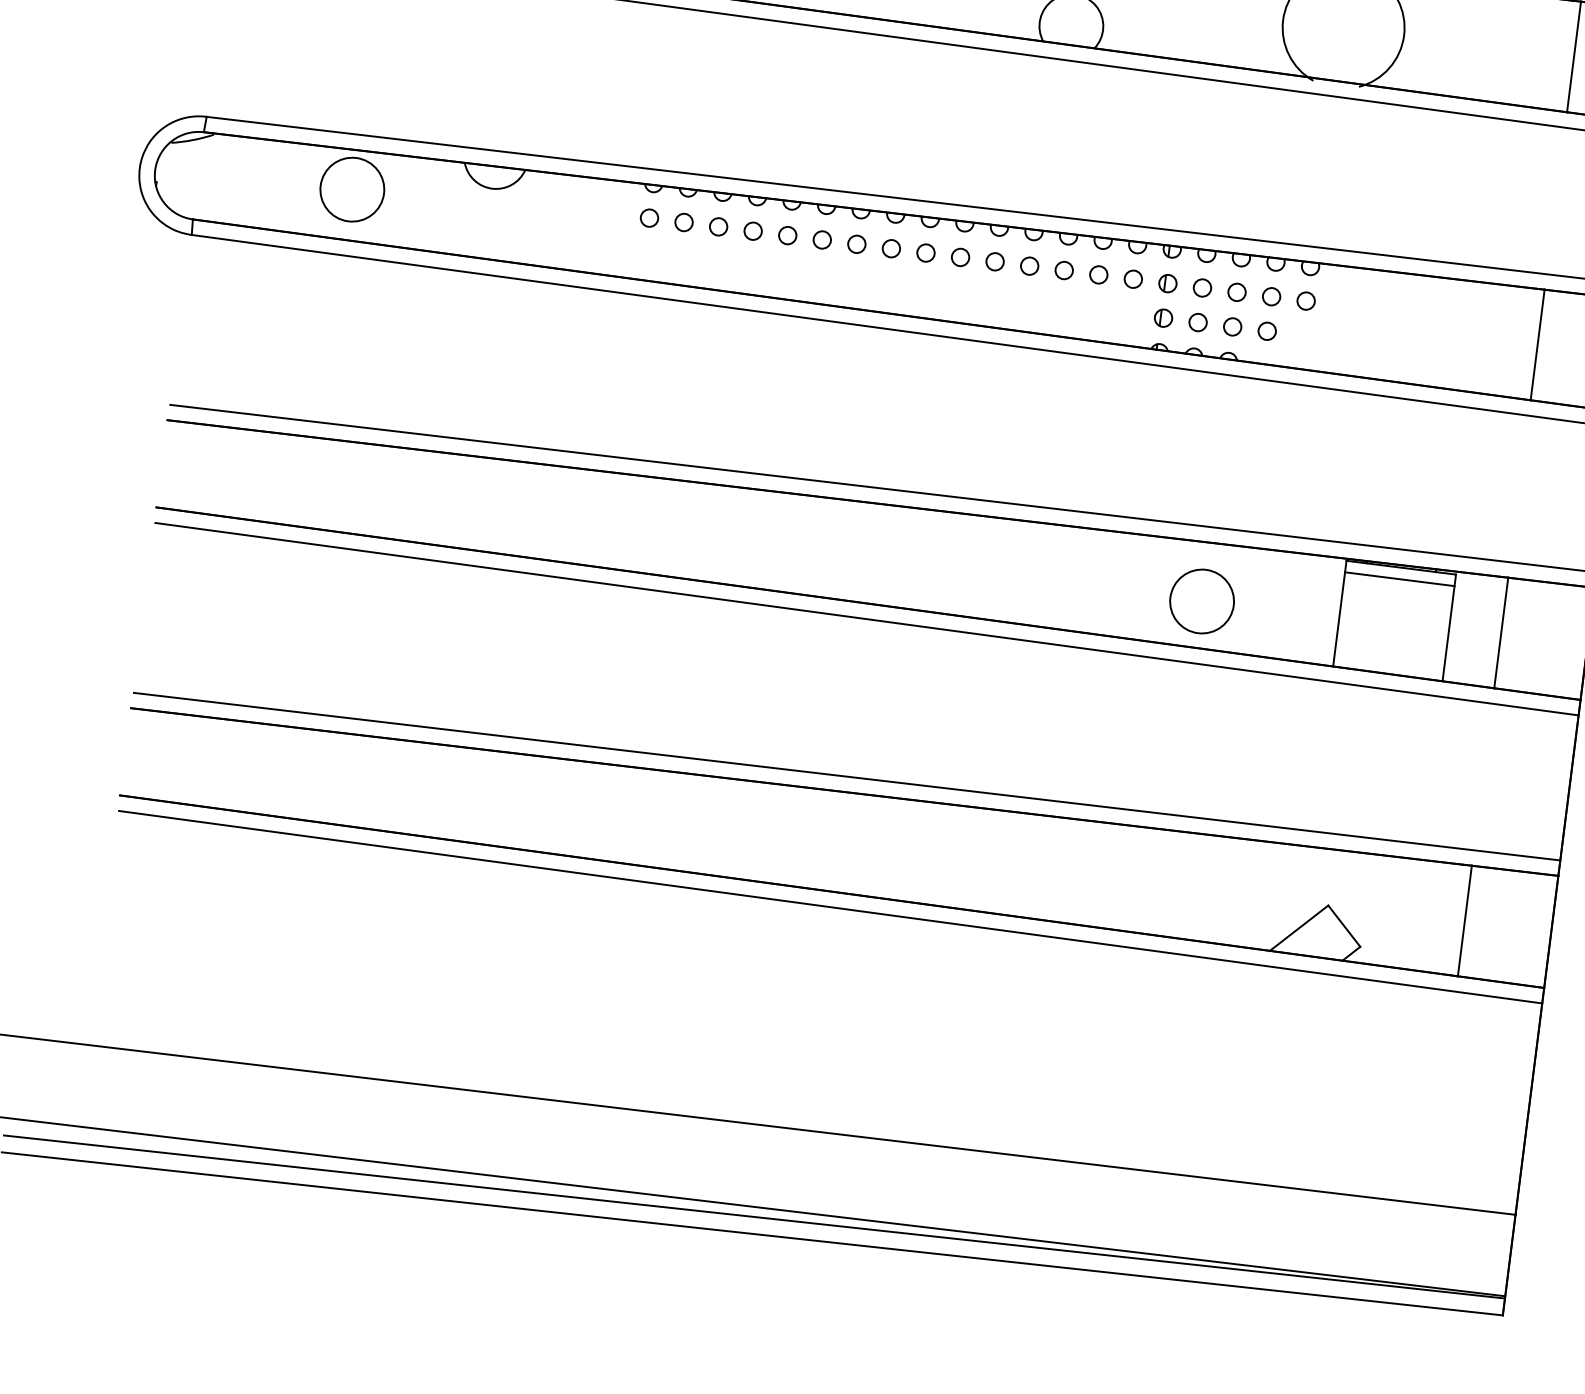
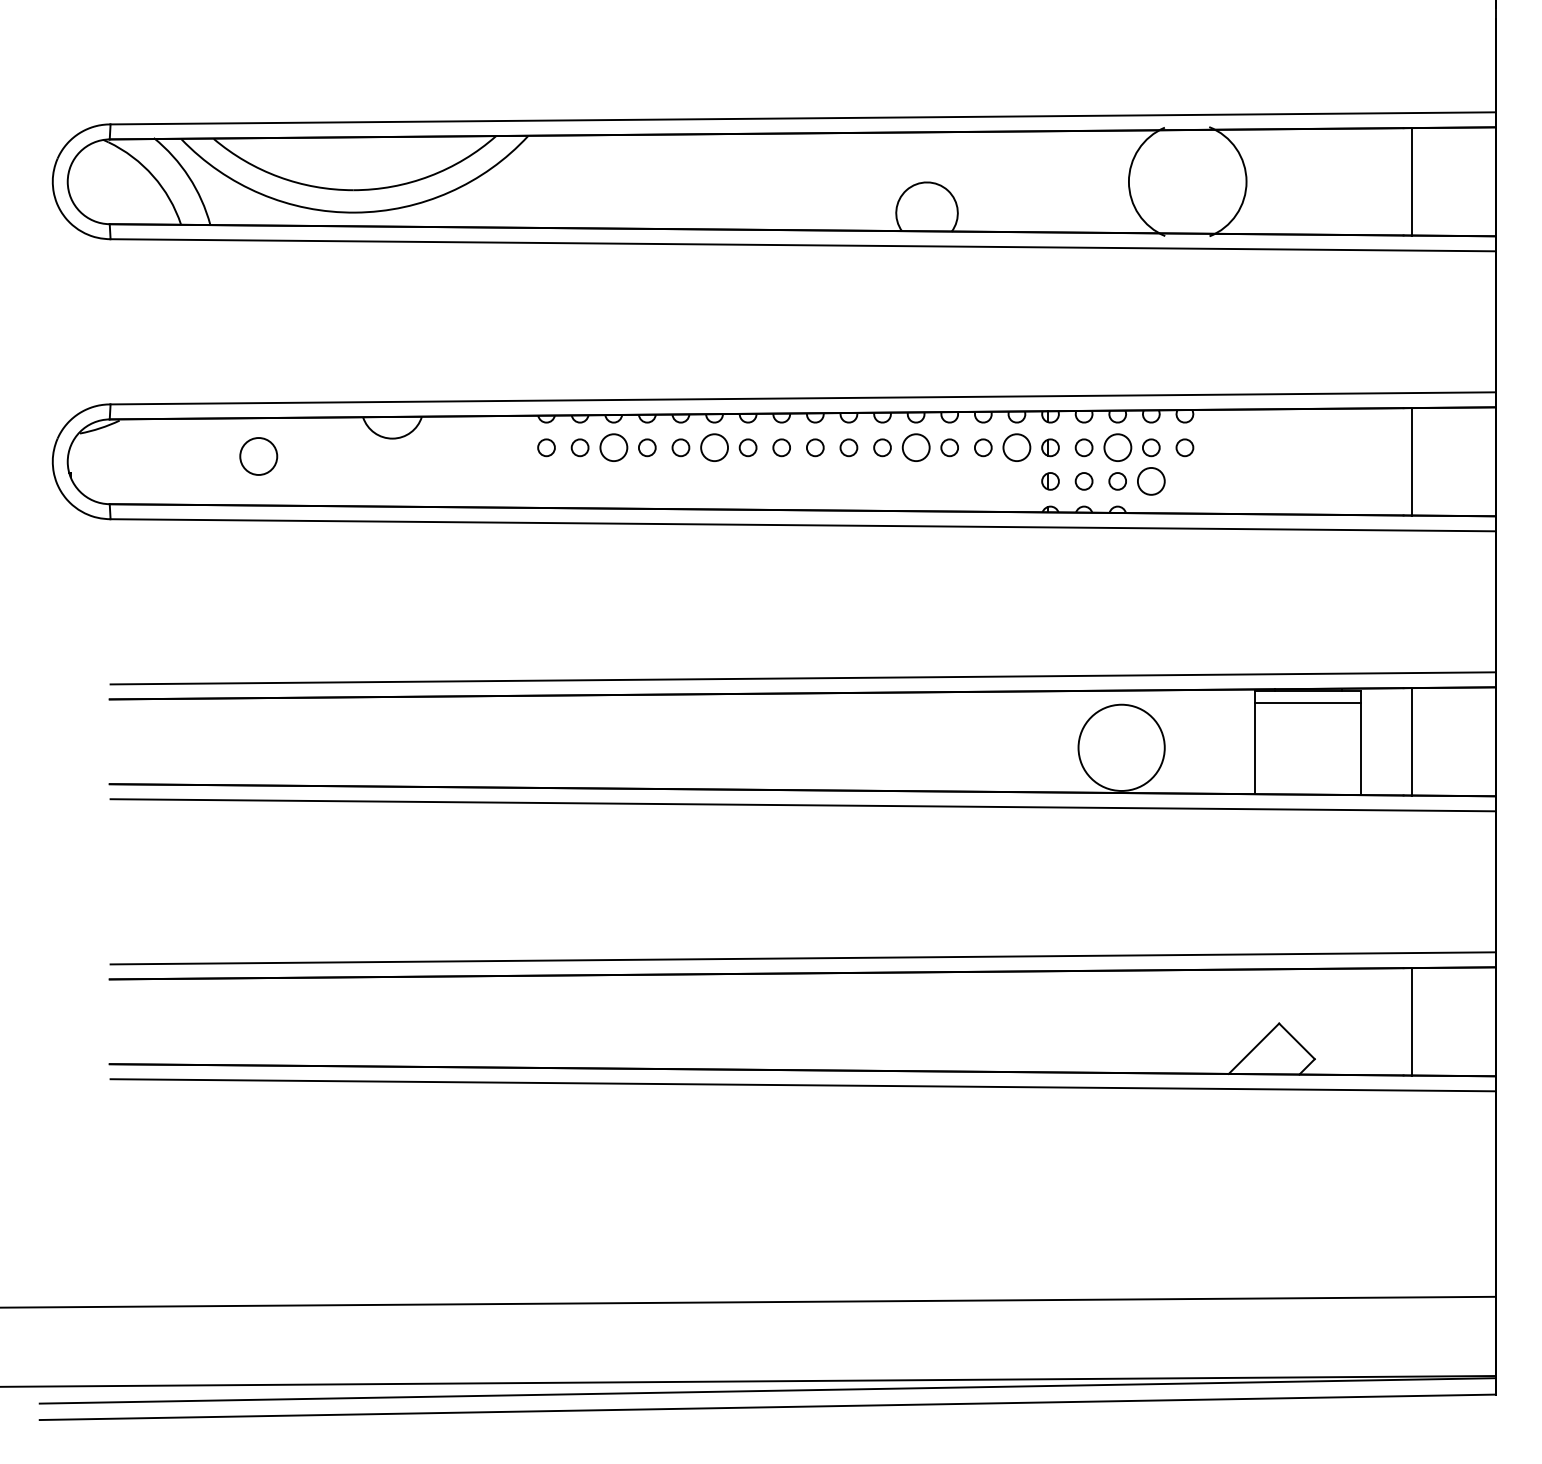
circle: (352, 189) -> (258, 456), size x0.6
circle: (718, 226) -> (613, 447), size x1.6
circle: (822, 239) -> (714, 447), size x1.6
circle: (1029, 265) -> (915, 447), size x1.6
circle: (1132, 278) -> (1016, 447), size x1.6
circle: (1236, 292) -> (1117, 447), size x1.6
circle: (1266, 331) -> (1150, 481), size x1.6
circle: (1201, 601) -> (1121, 747), size x1.4

